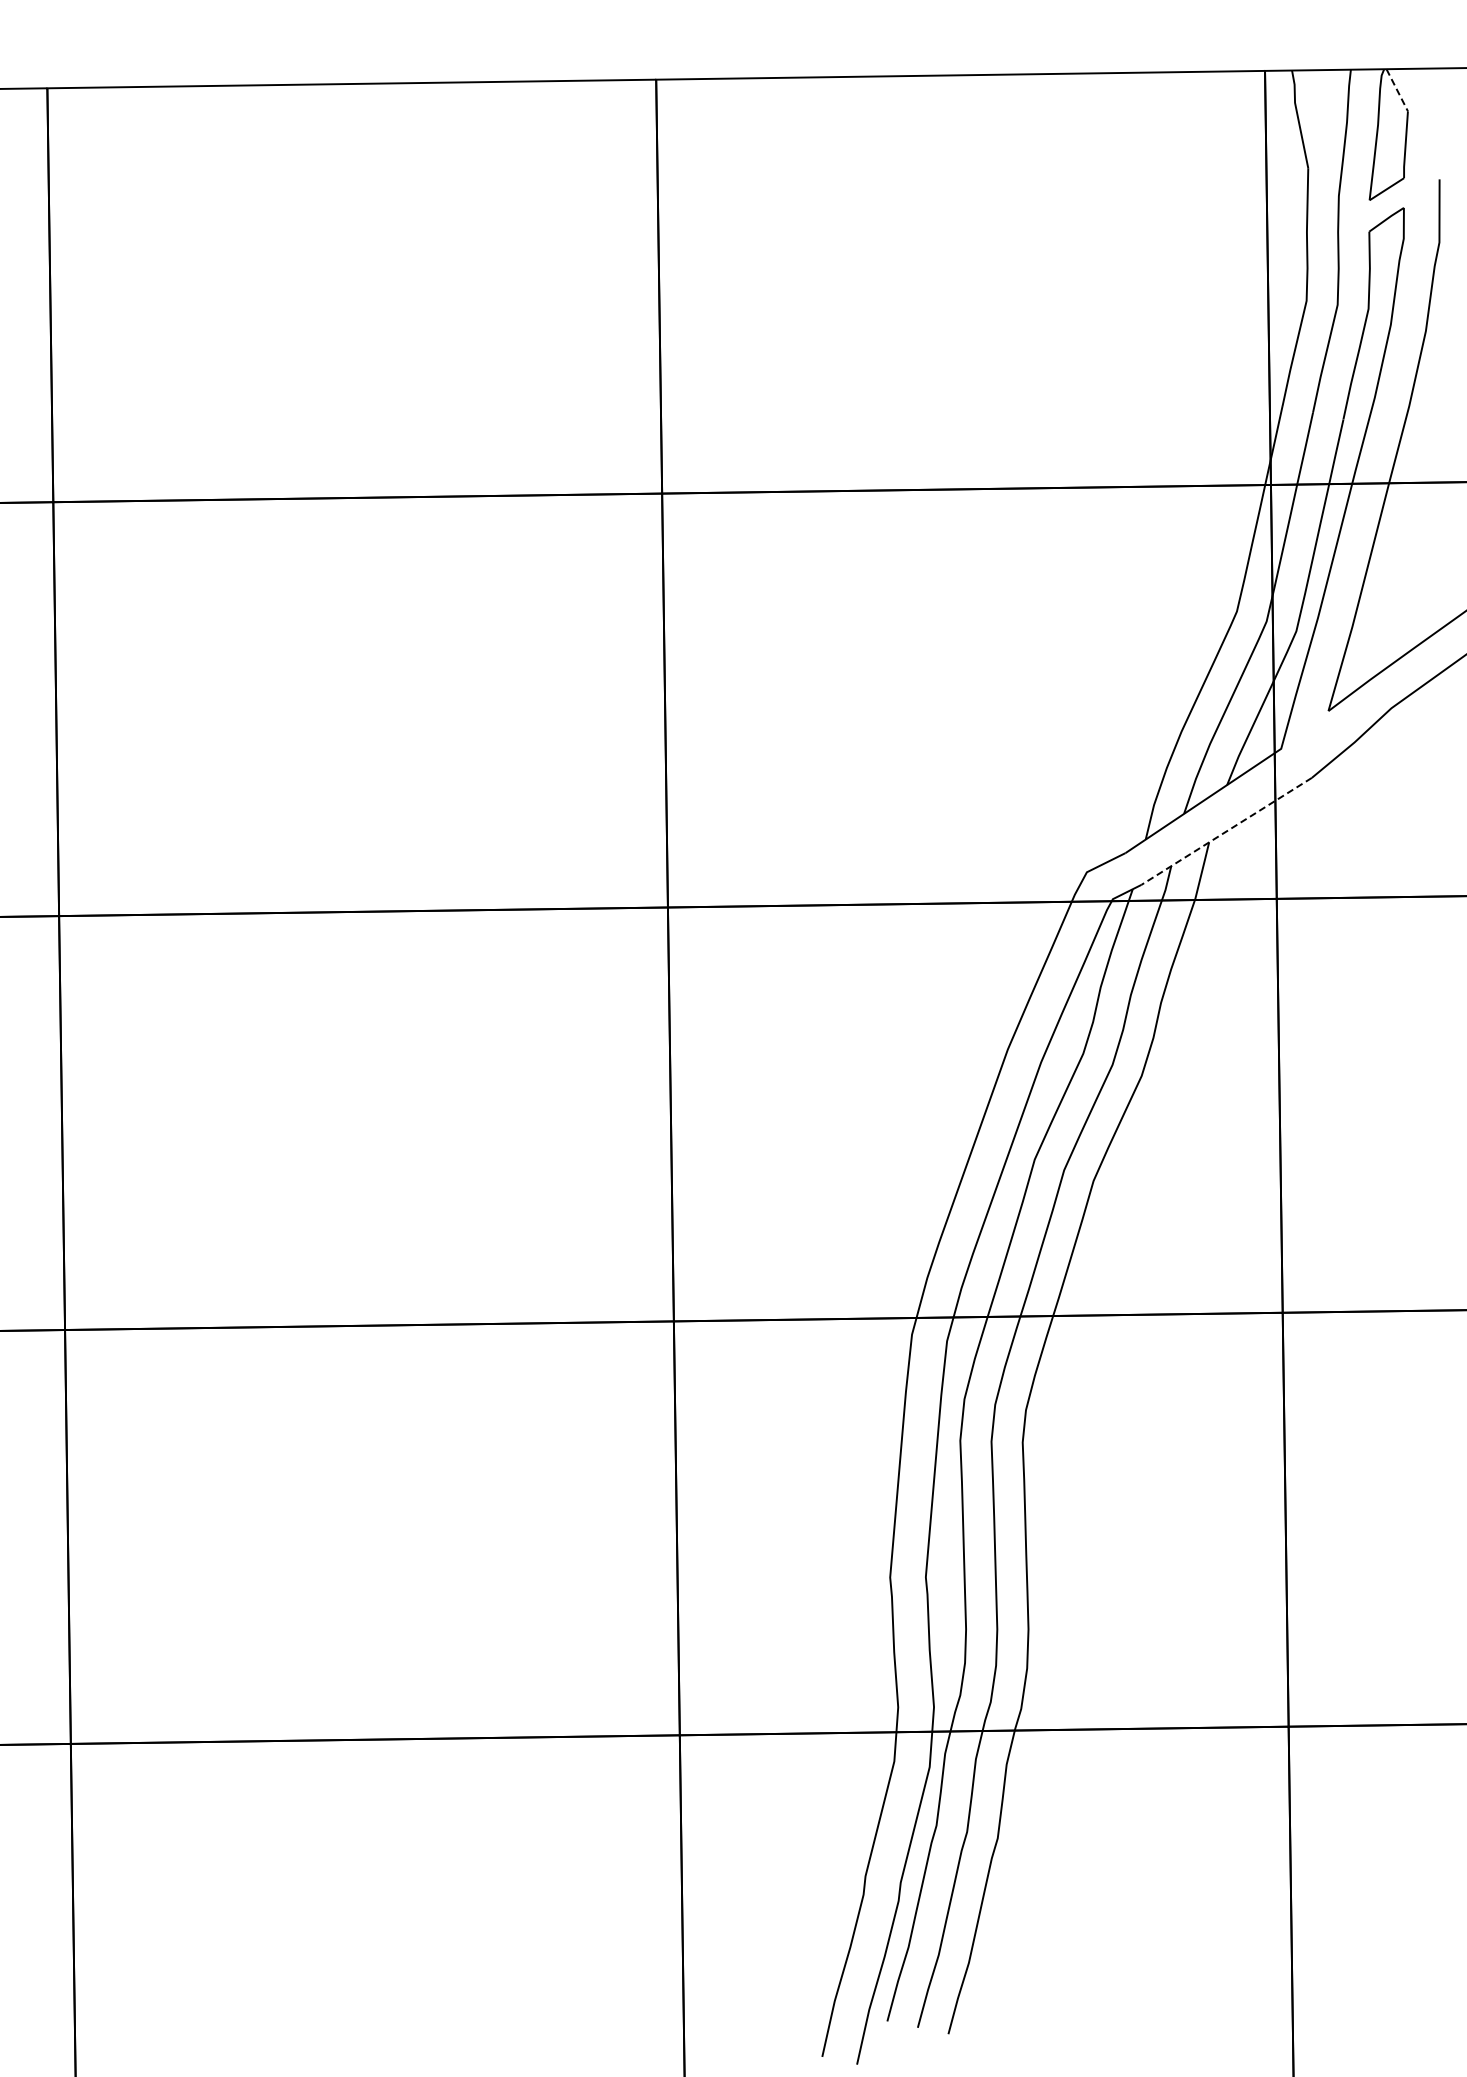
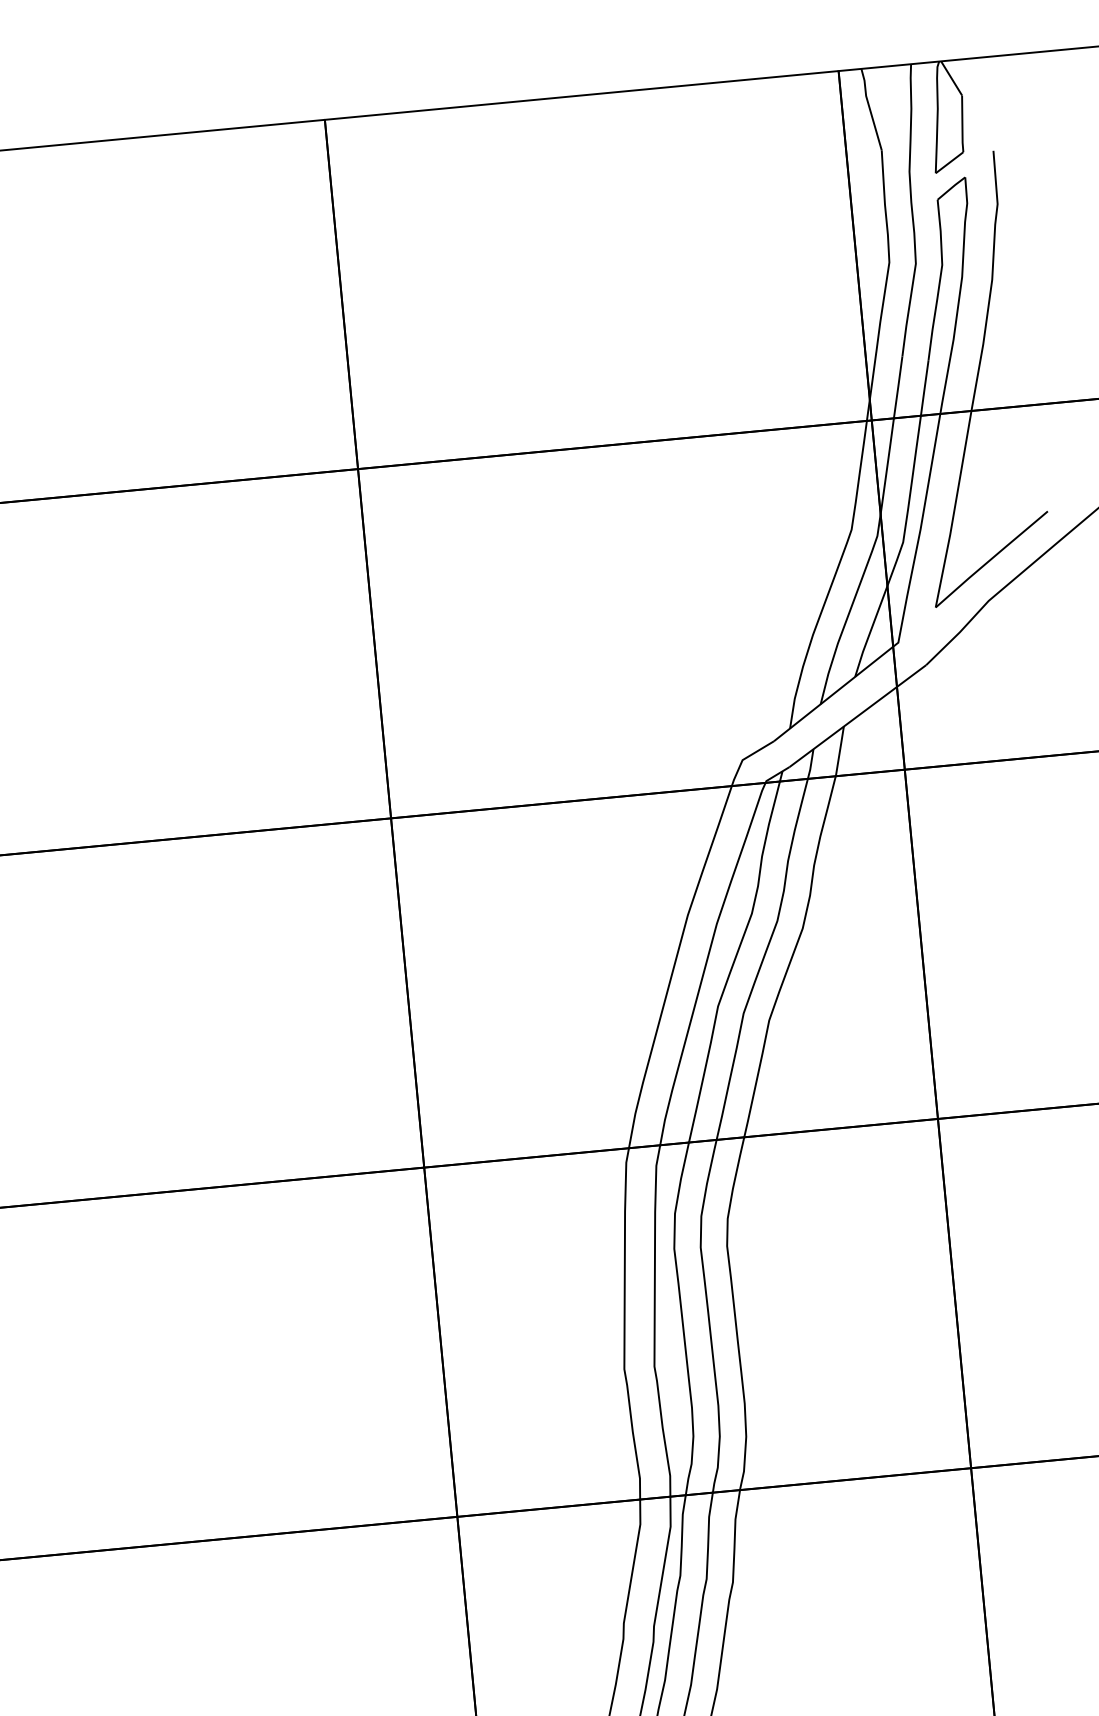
line: (1397, 90) -> (951, 78), dashed -> solid
line: (1226, 831) -> (857, 716), dashed -> solid

